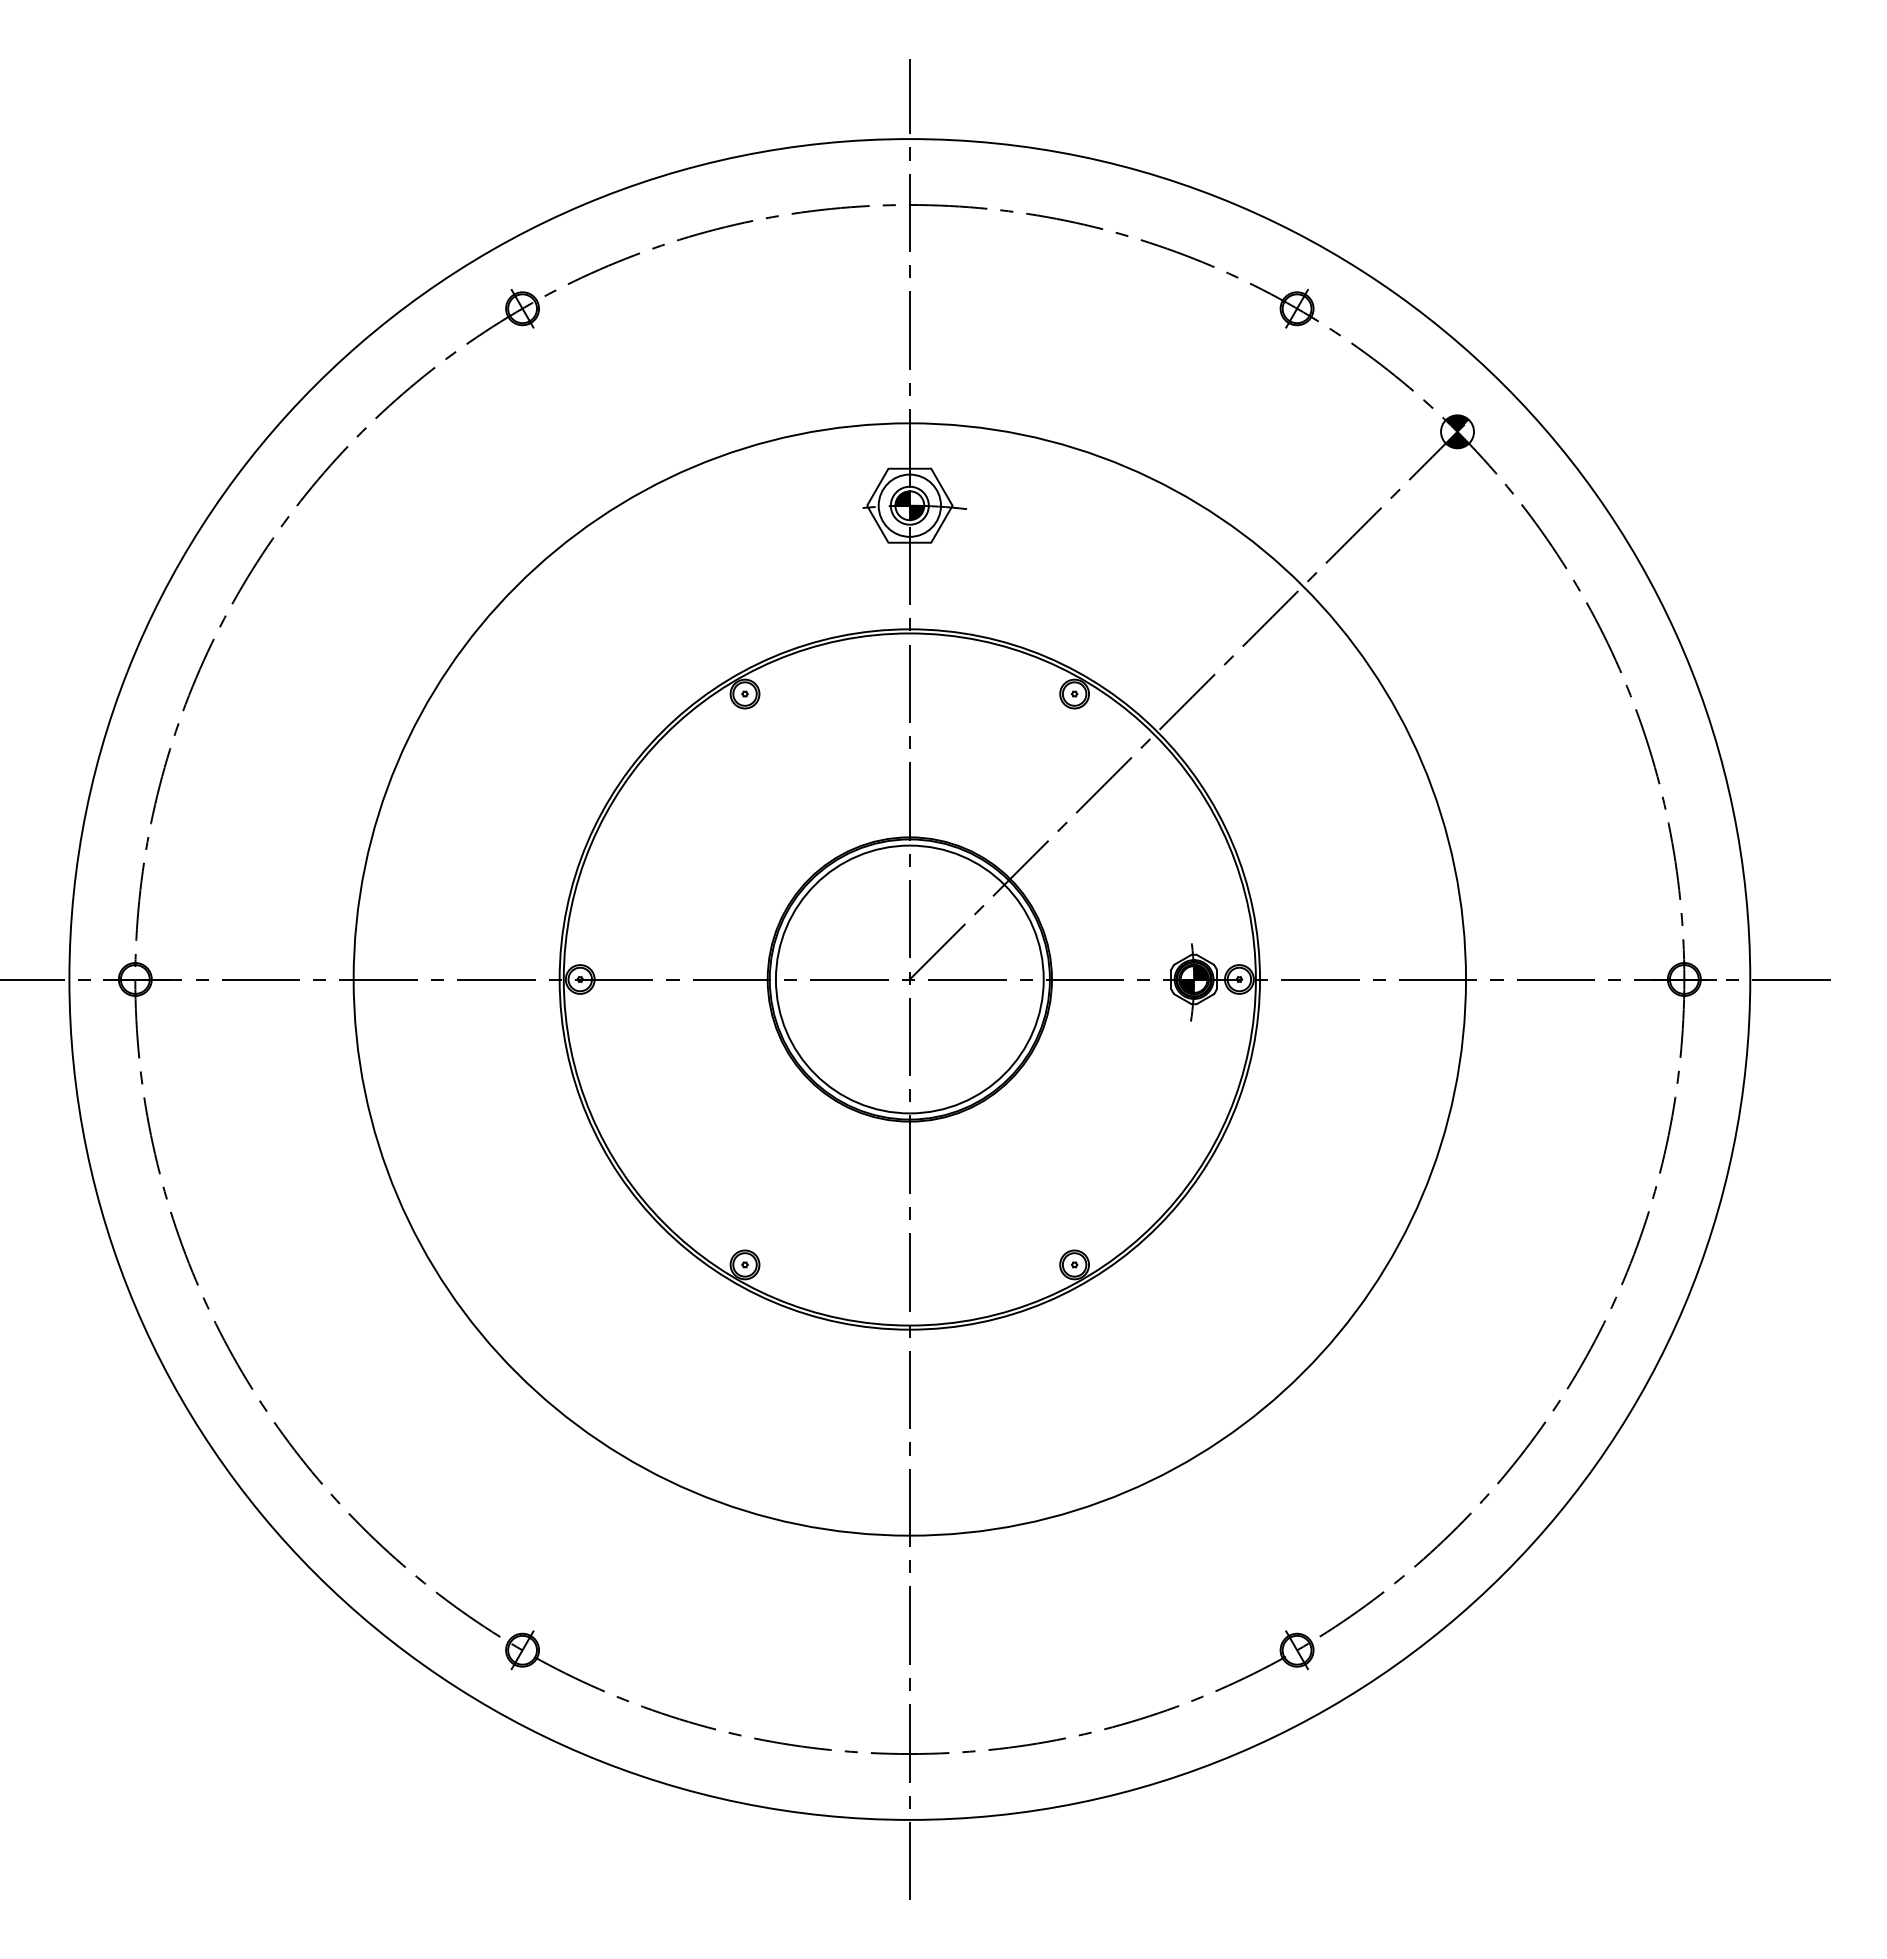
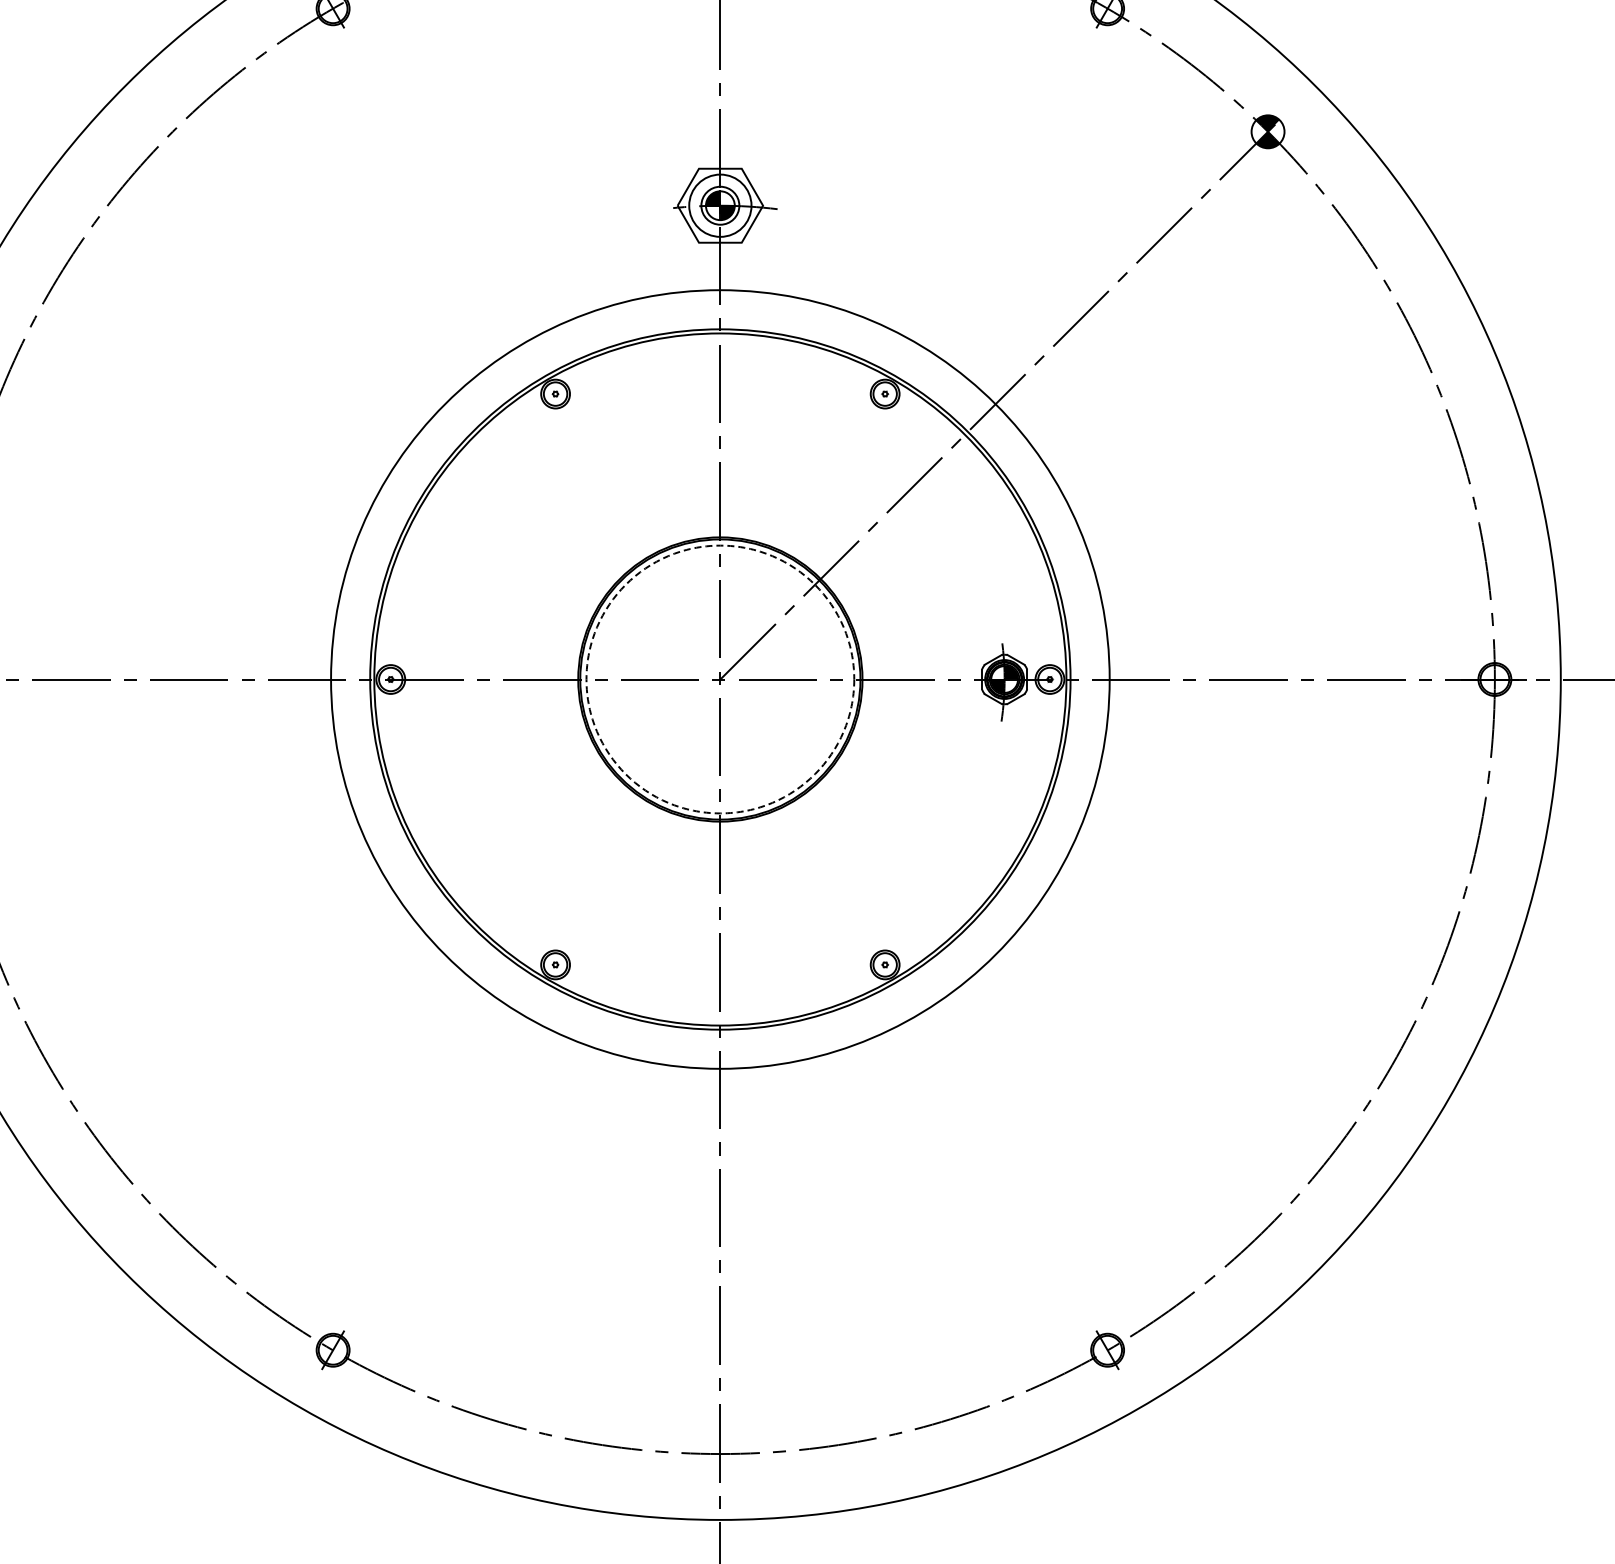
circle: (909, 979) -> (720, 679), size x0.7
circle: (909, 979) -> (720, 679), solid -> dashed

